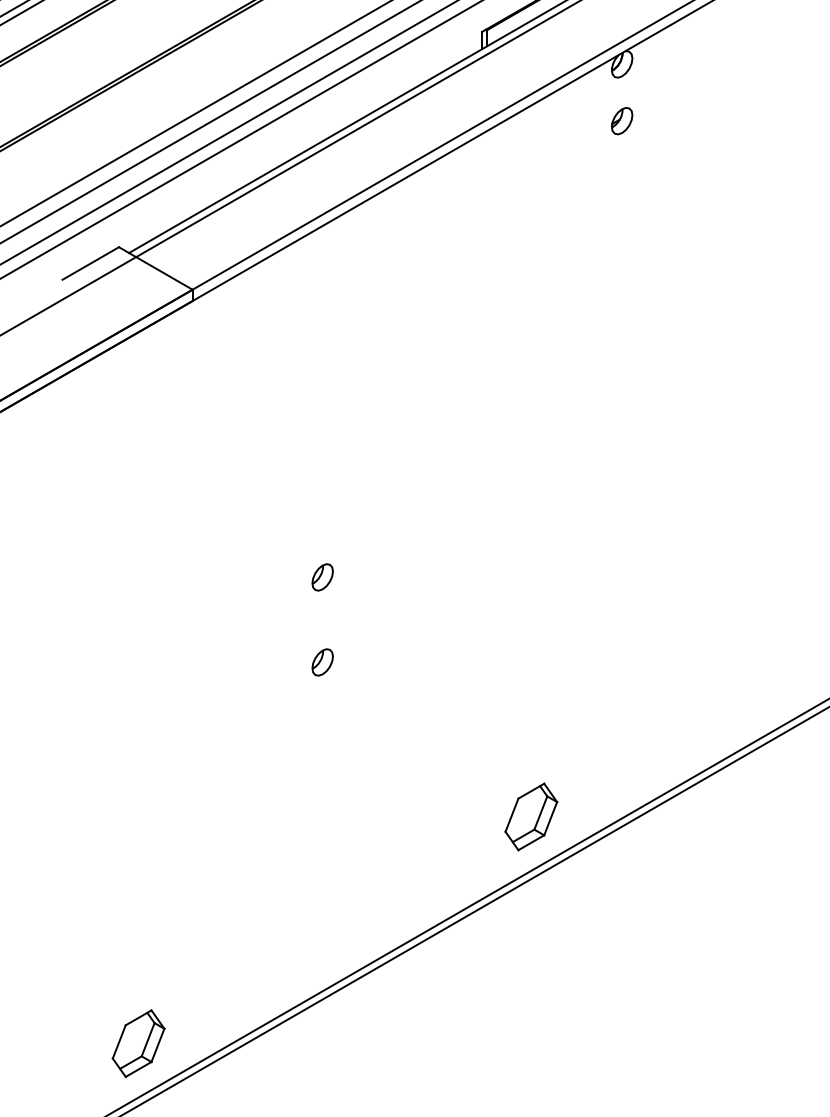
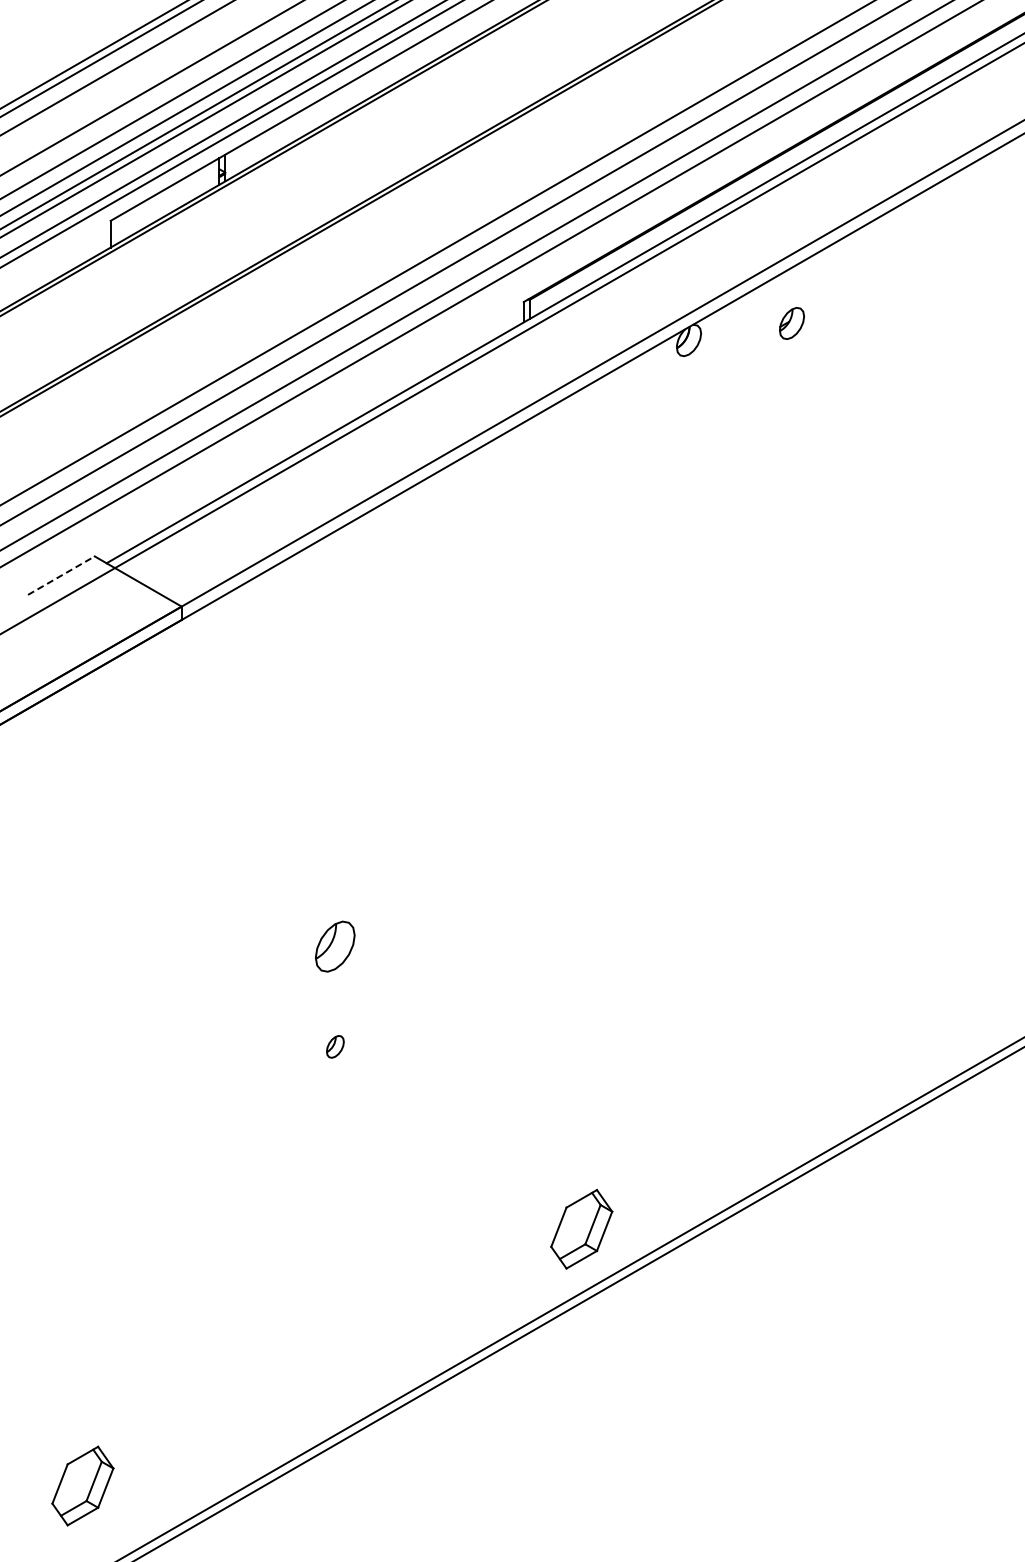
part: (622, 121) -> (792, 323), moved
line: (90, 263) -> (61, 575), solid -> dashed
part: (322, 576) -> (335, 945), size x1.6
part: (322, 662) -> (335, 1046), size x0.7
part: (138, 1043) -> (82, 1485), moved

